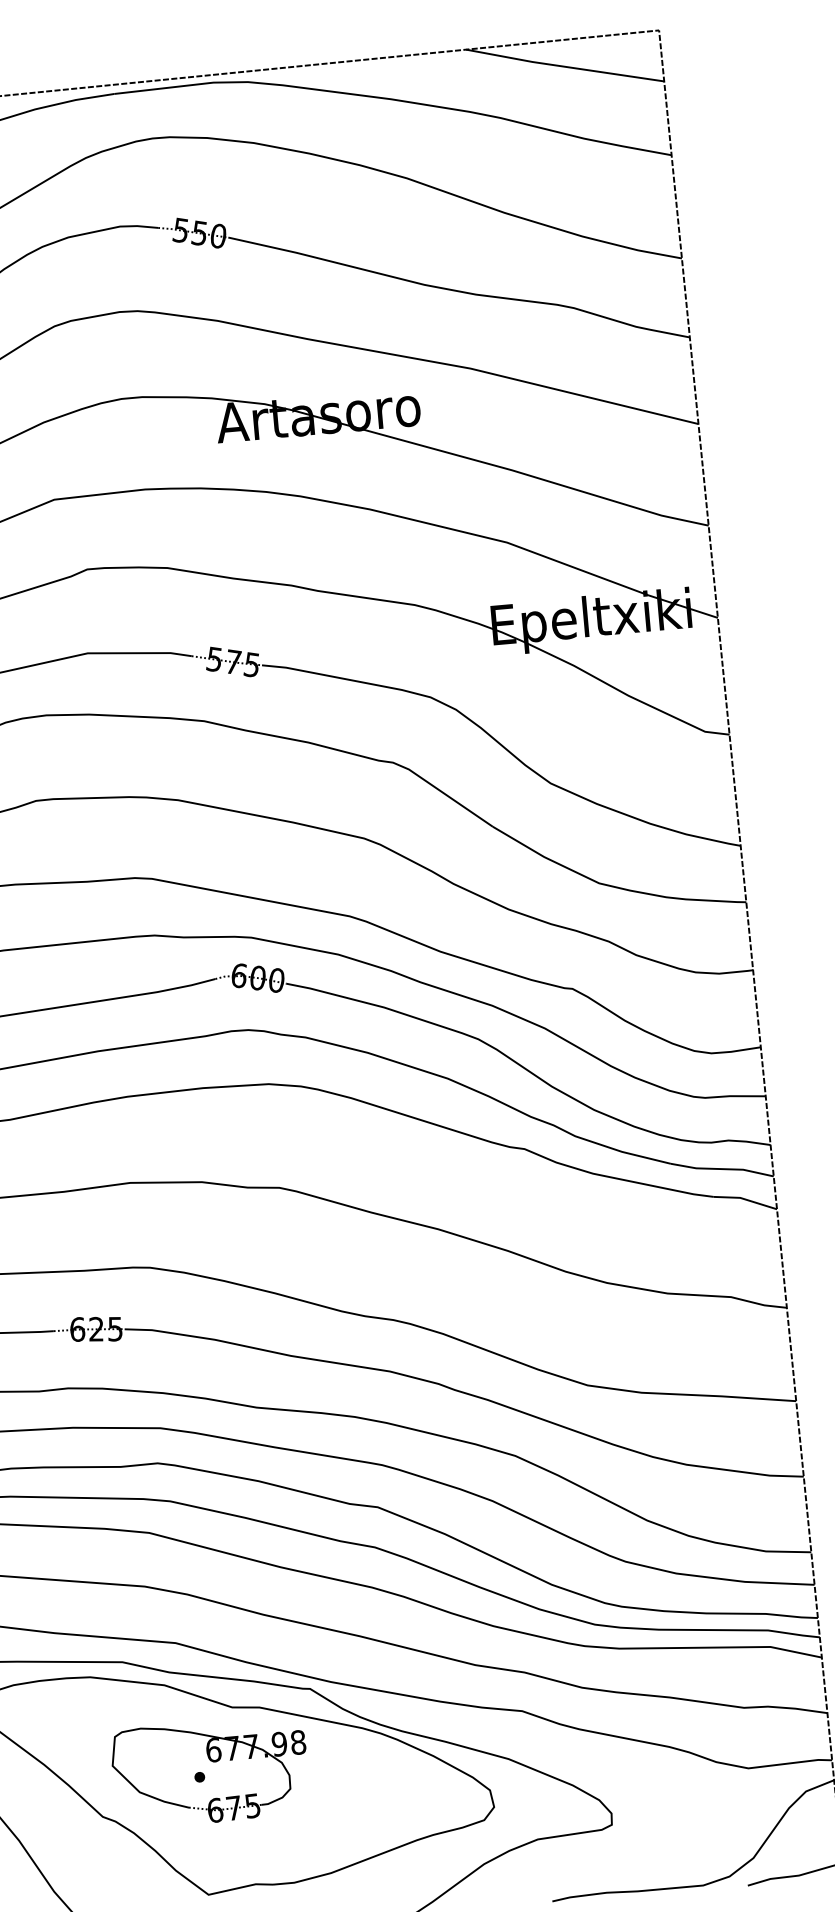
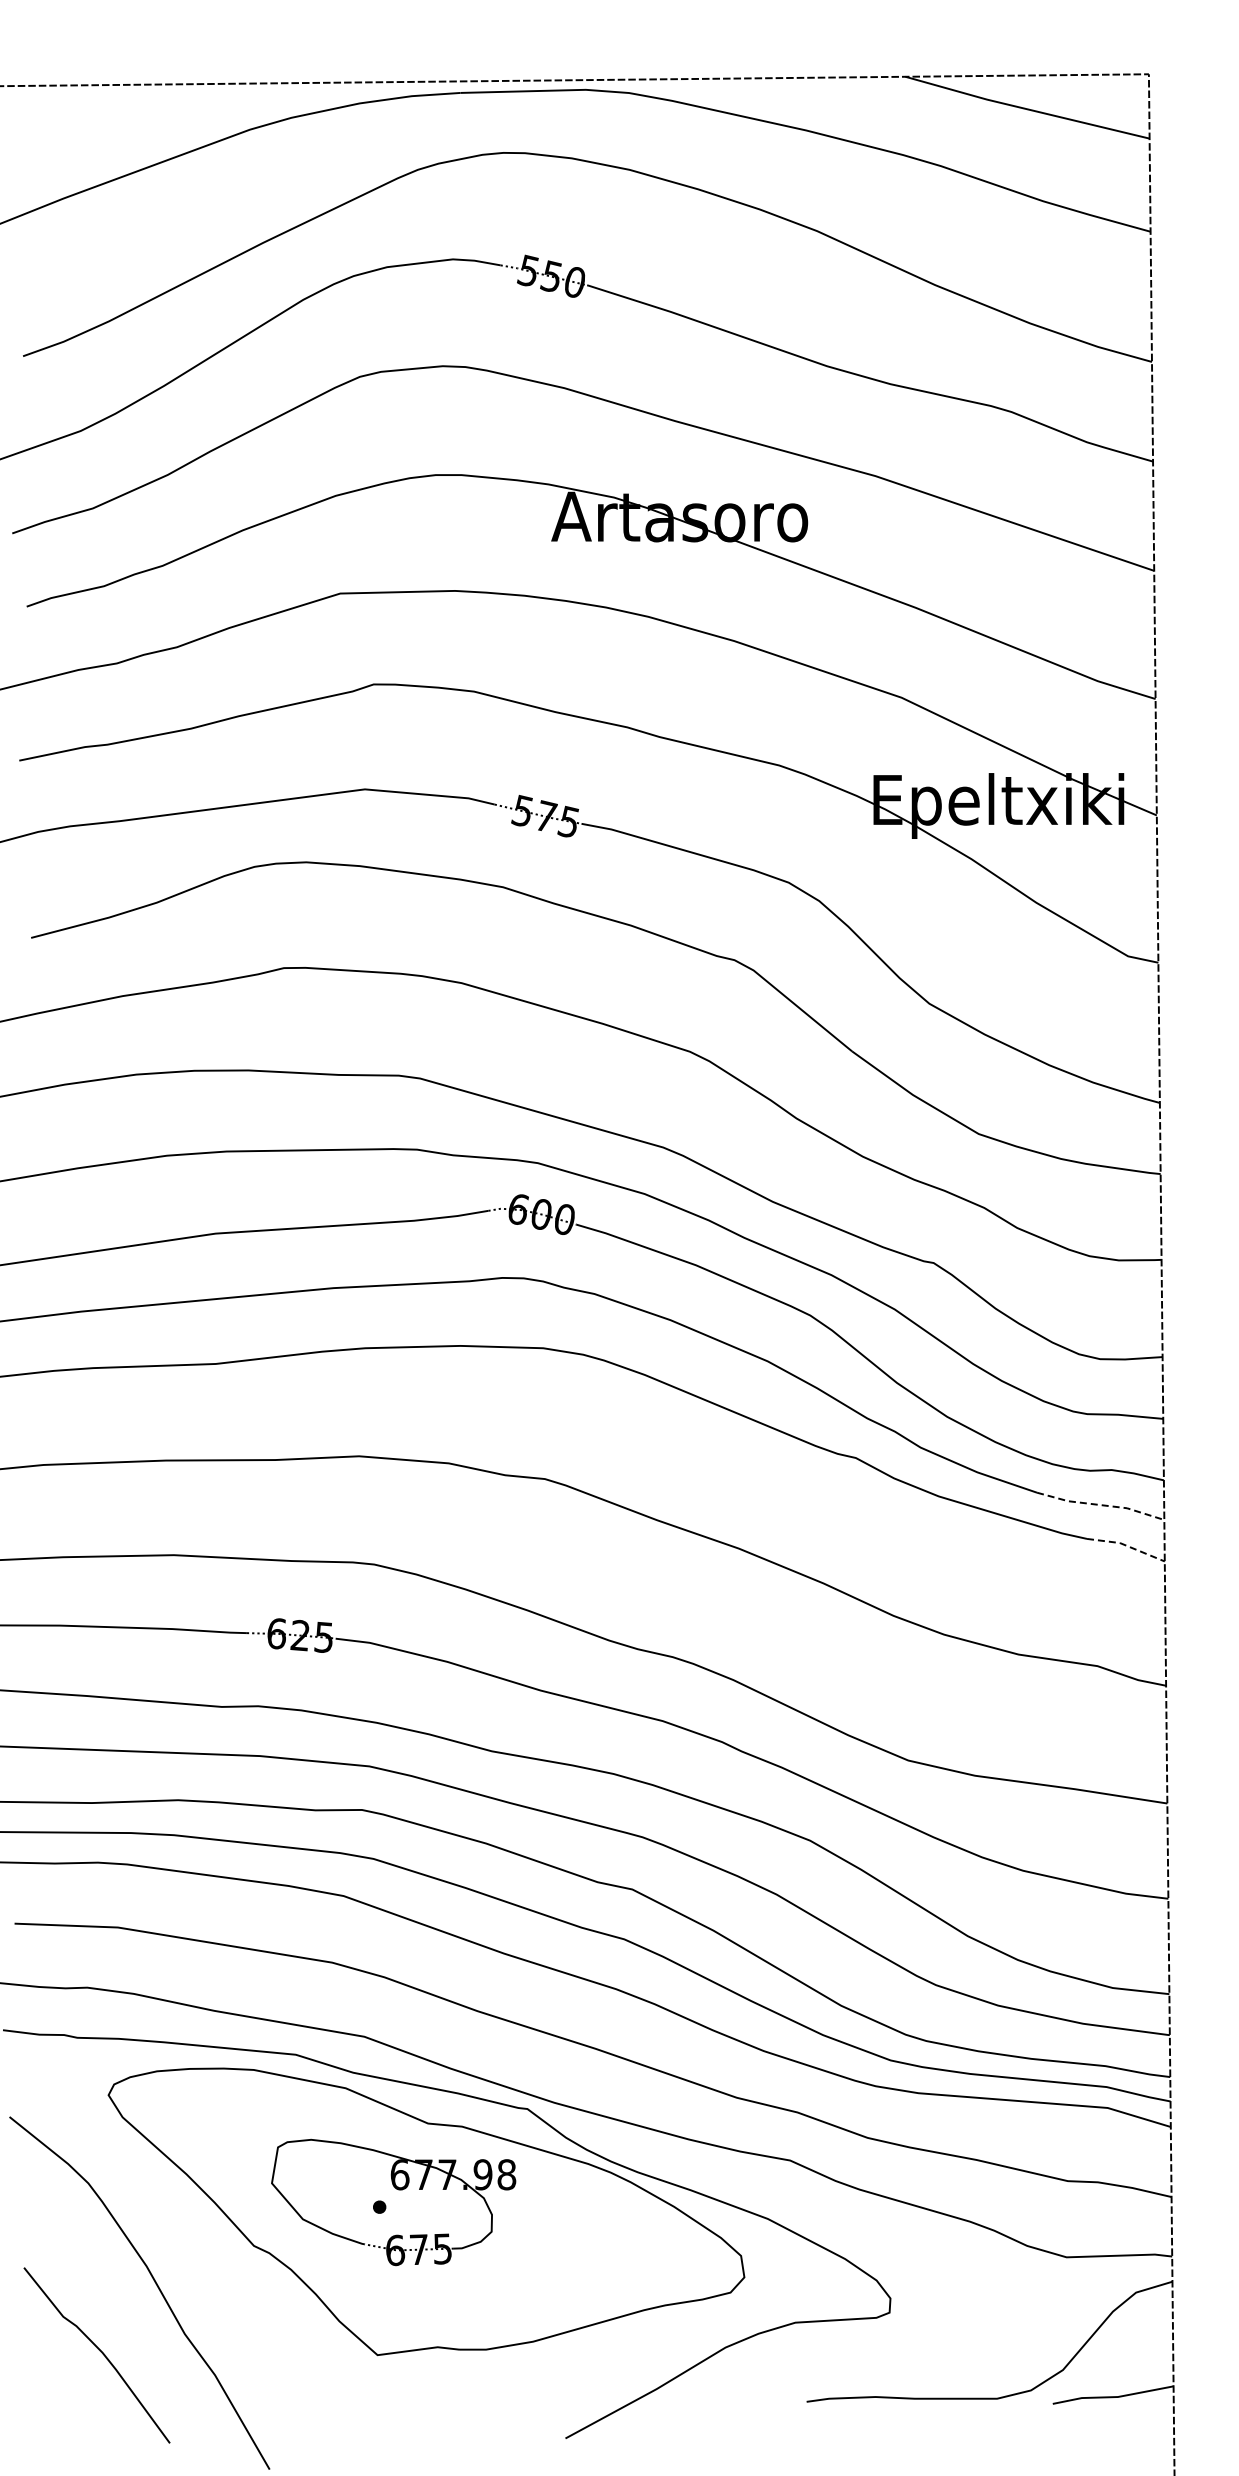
line: (722, 1169) -> (1101, 1505), solid -> dashed
line: (745, 1199) -> (1126, 1545), solid -> dashed

